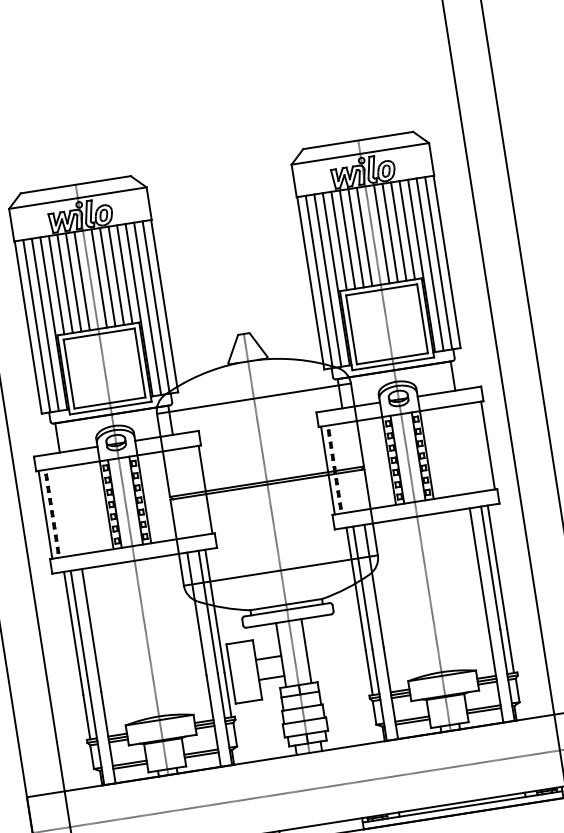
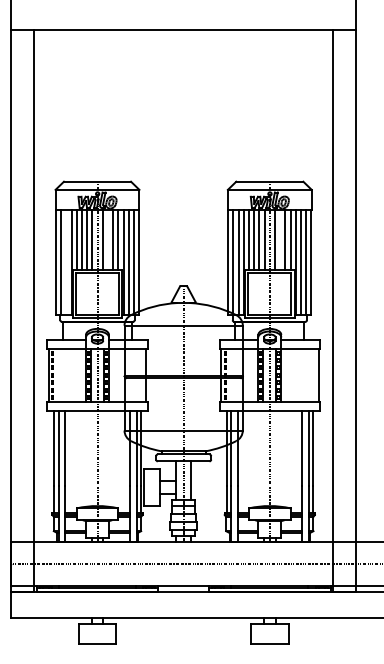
line: (390, 232) -> (280, 239), removed
line: (107, 276) -> (107, 239), removed
line: (45, 323) -> (66, 261), removed

